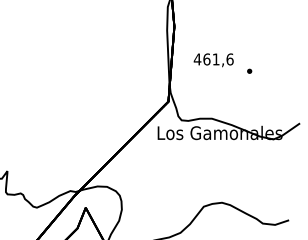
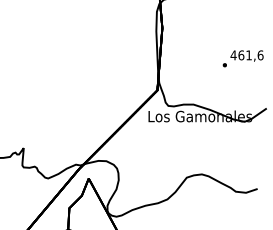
text: (213, 59) -> (246, 55), moved

